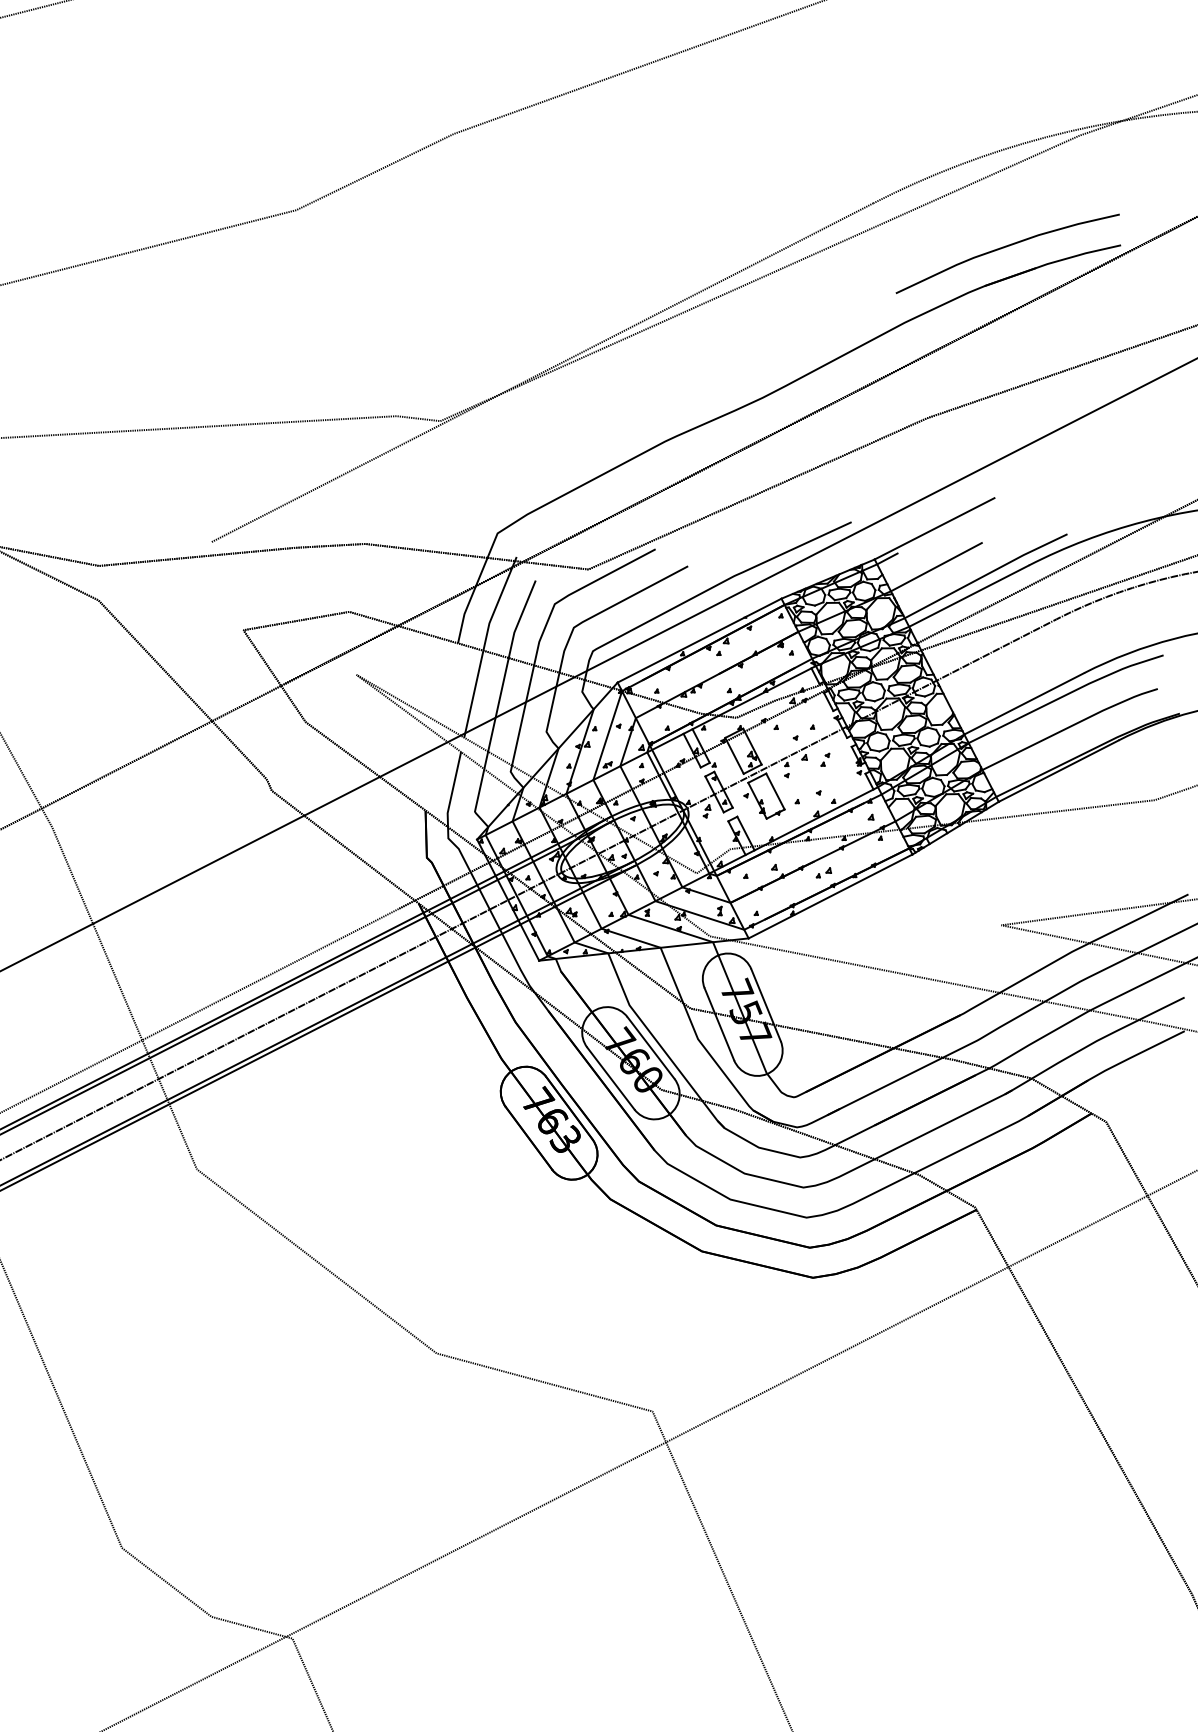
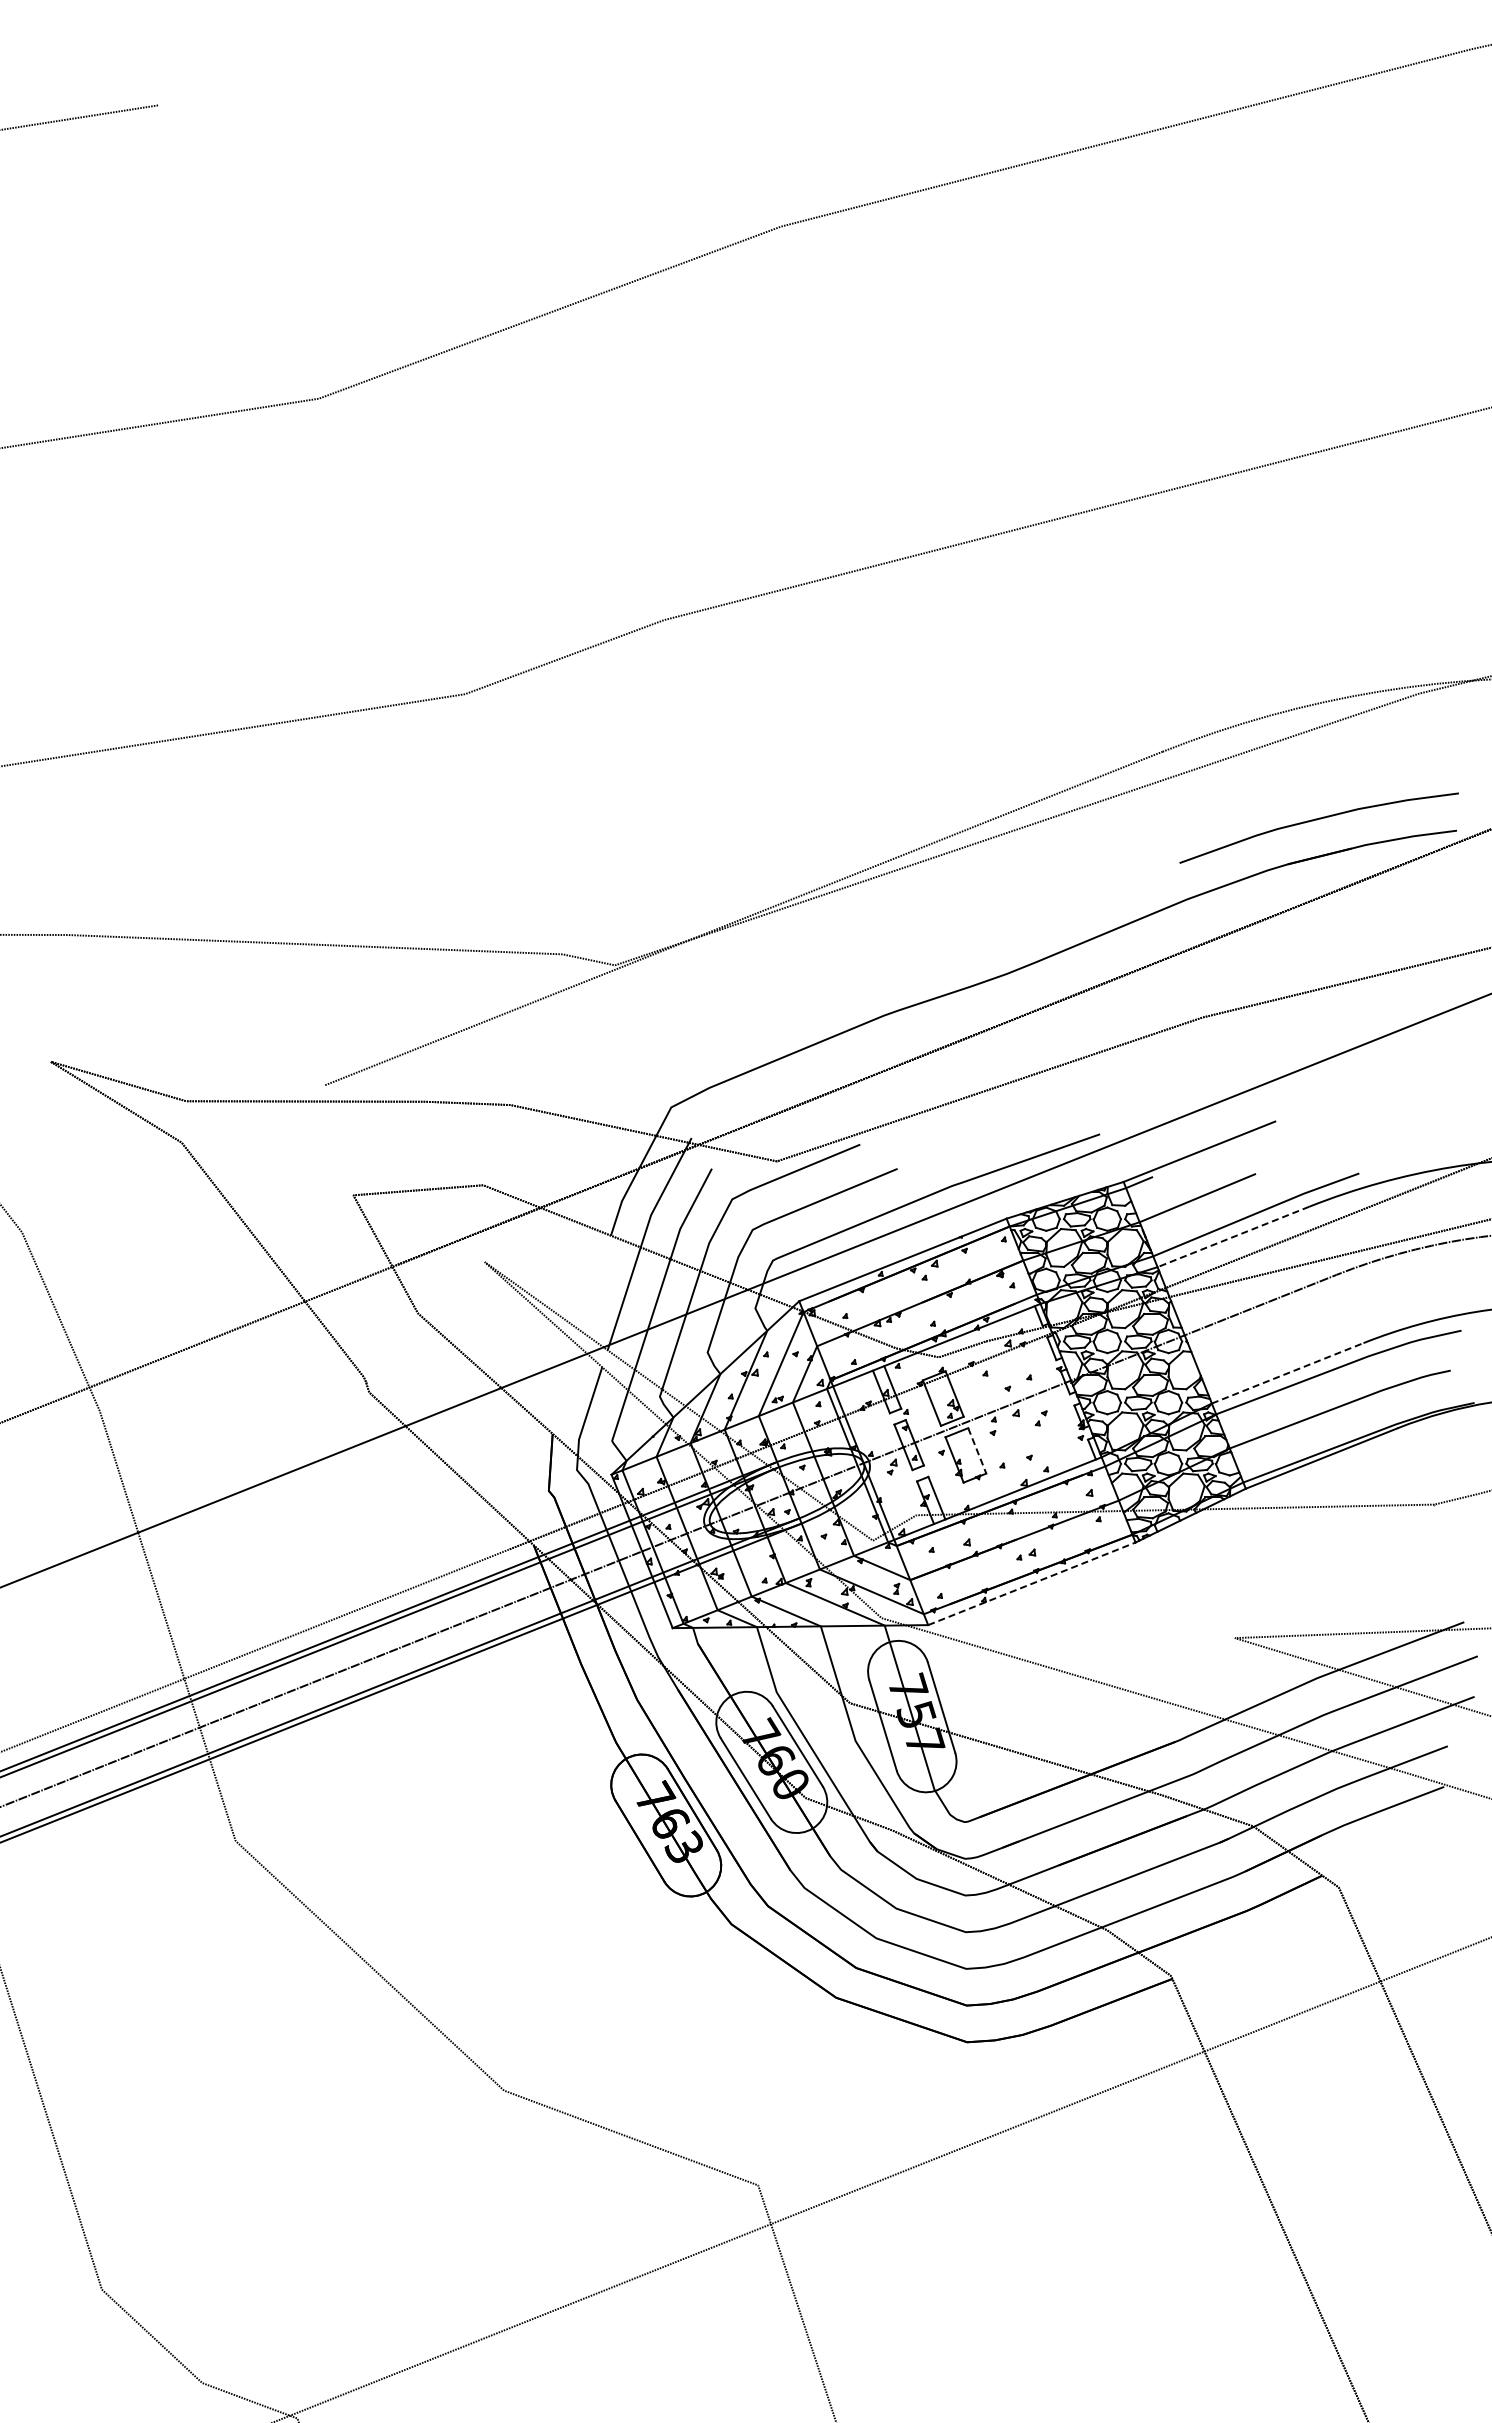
line: (969, 595) -> (1233, 1236), solid -> dashed
line: (1024, 704) -> (1287, 1373), solid -> dashed
line: (775, 792) -> (977, 1451), solid -> dashed
line: (830, 896) -> (1031, 1583), solid -> dashed

